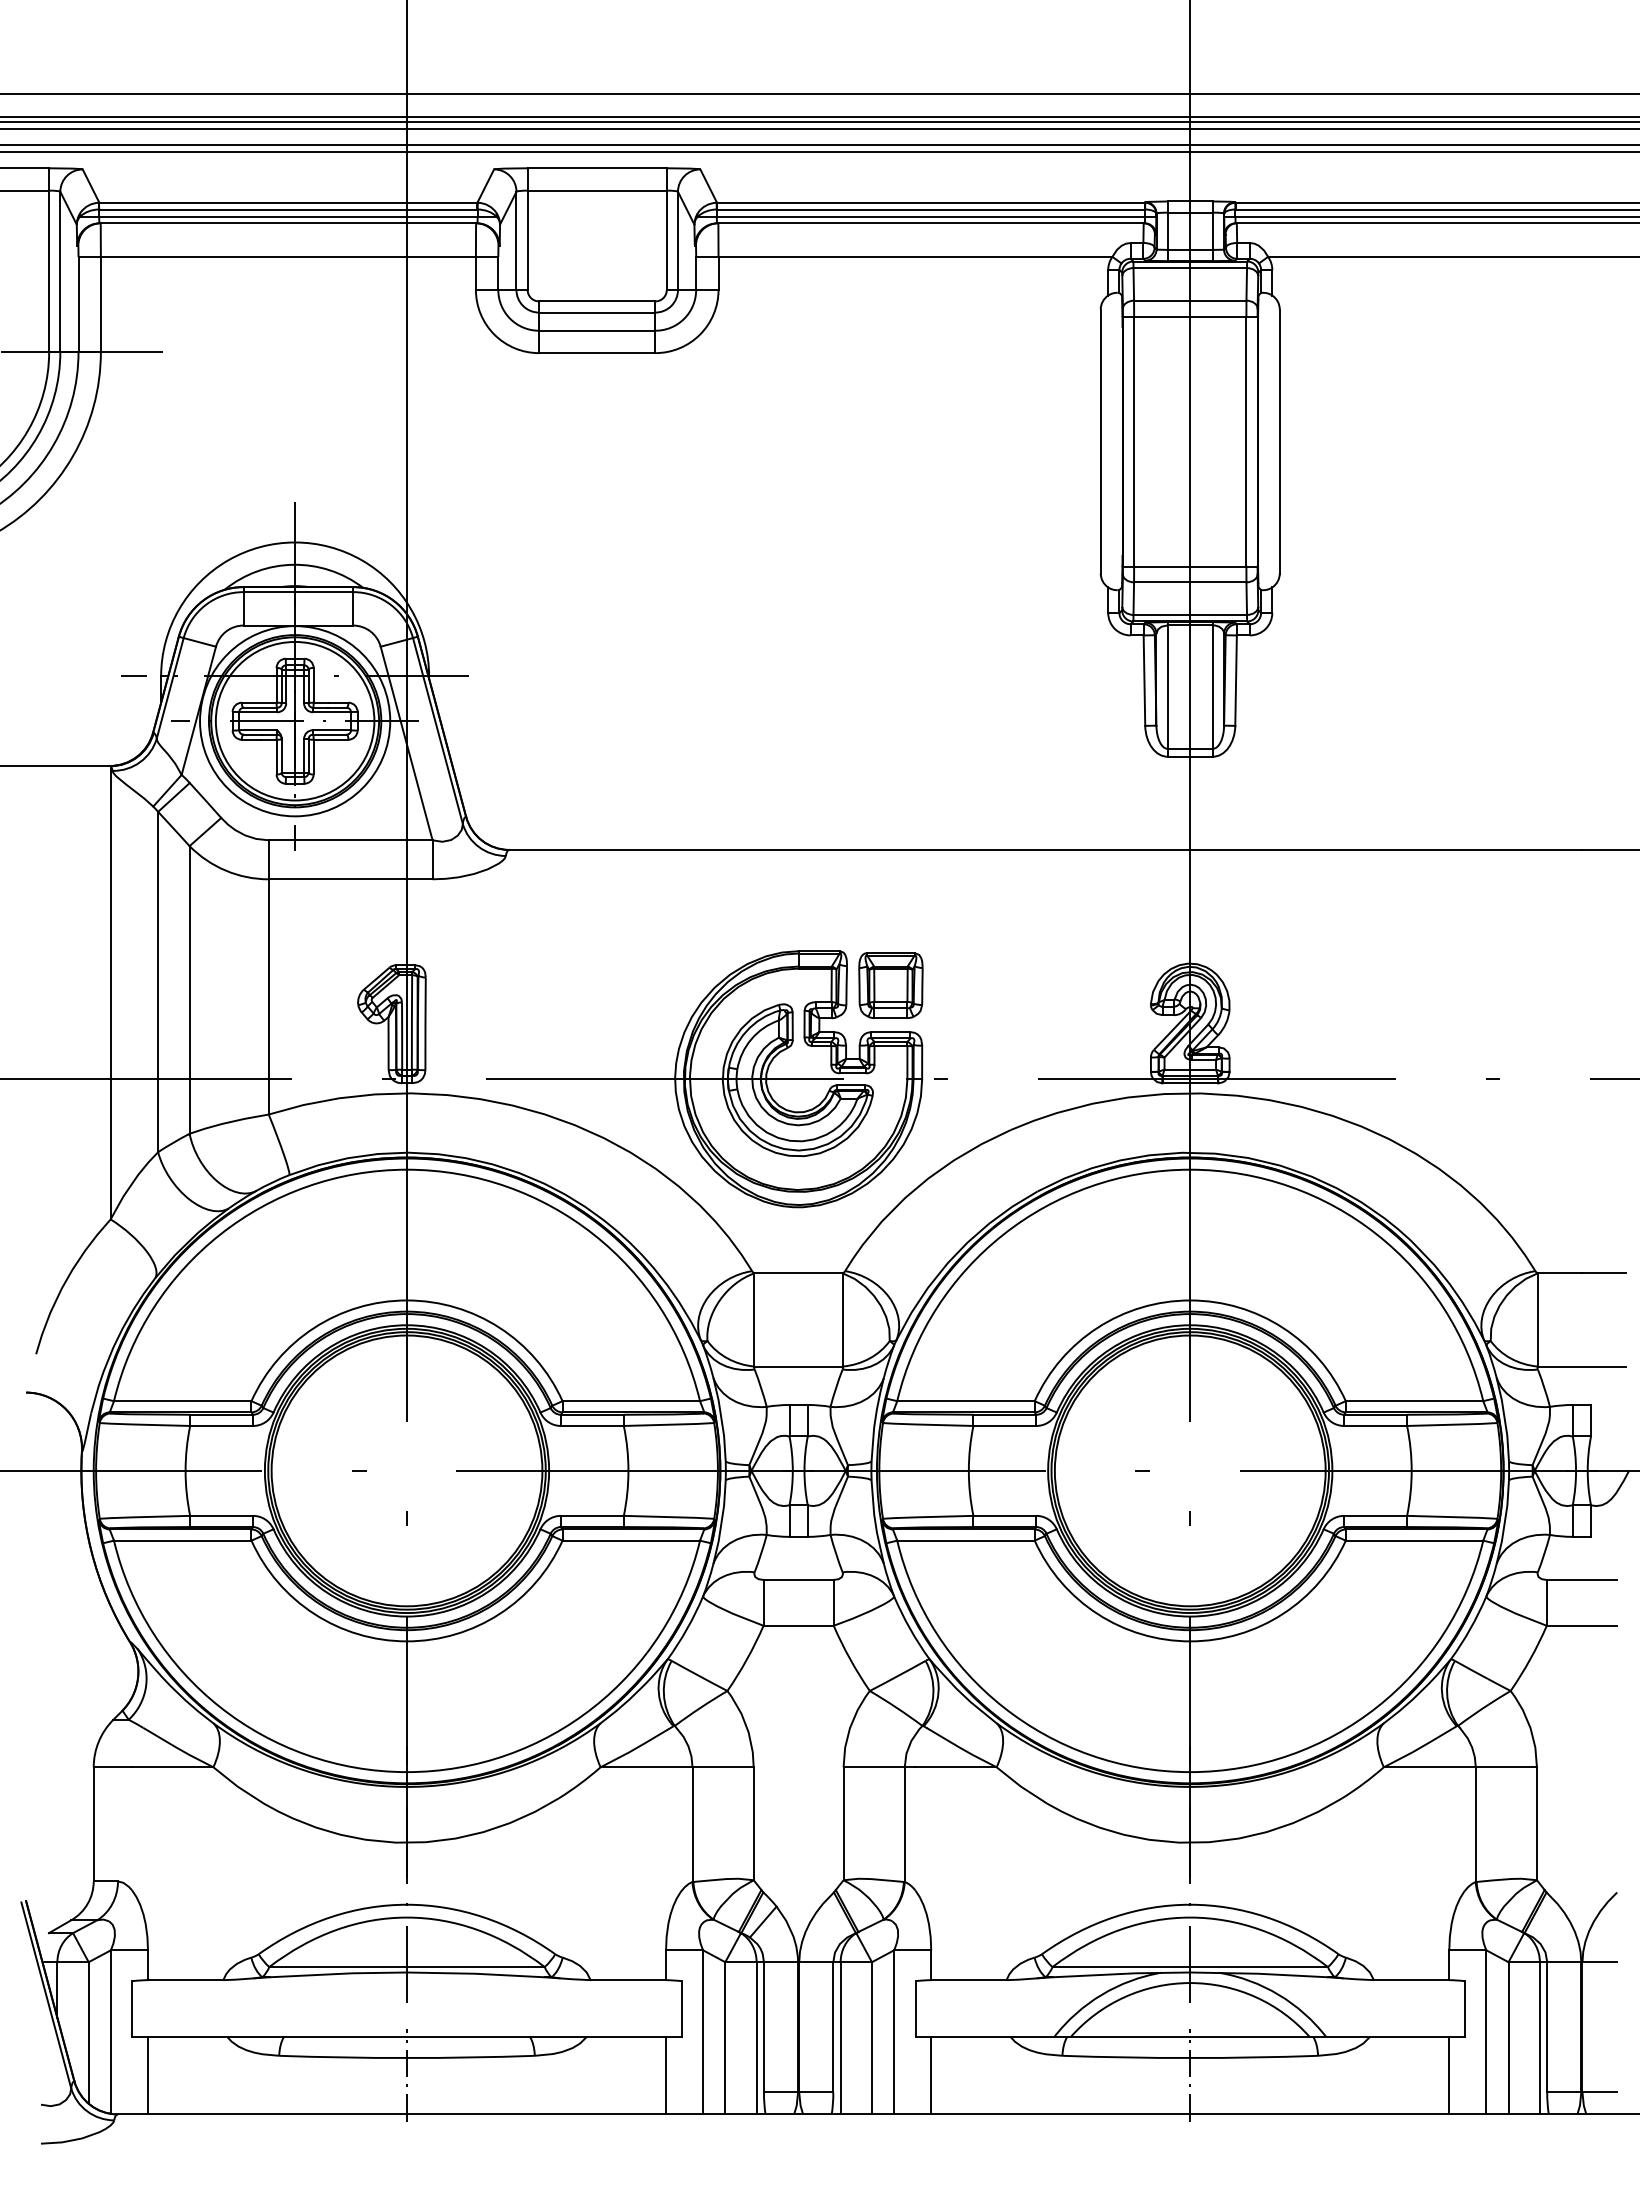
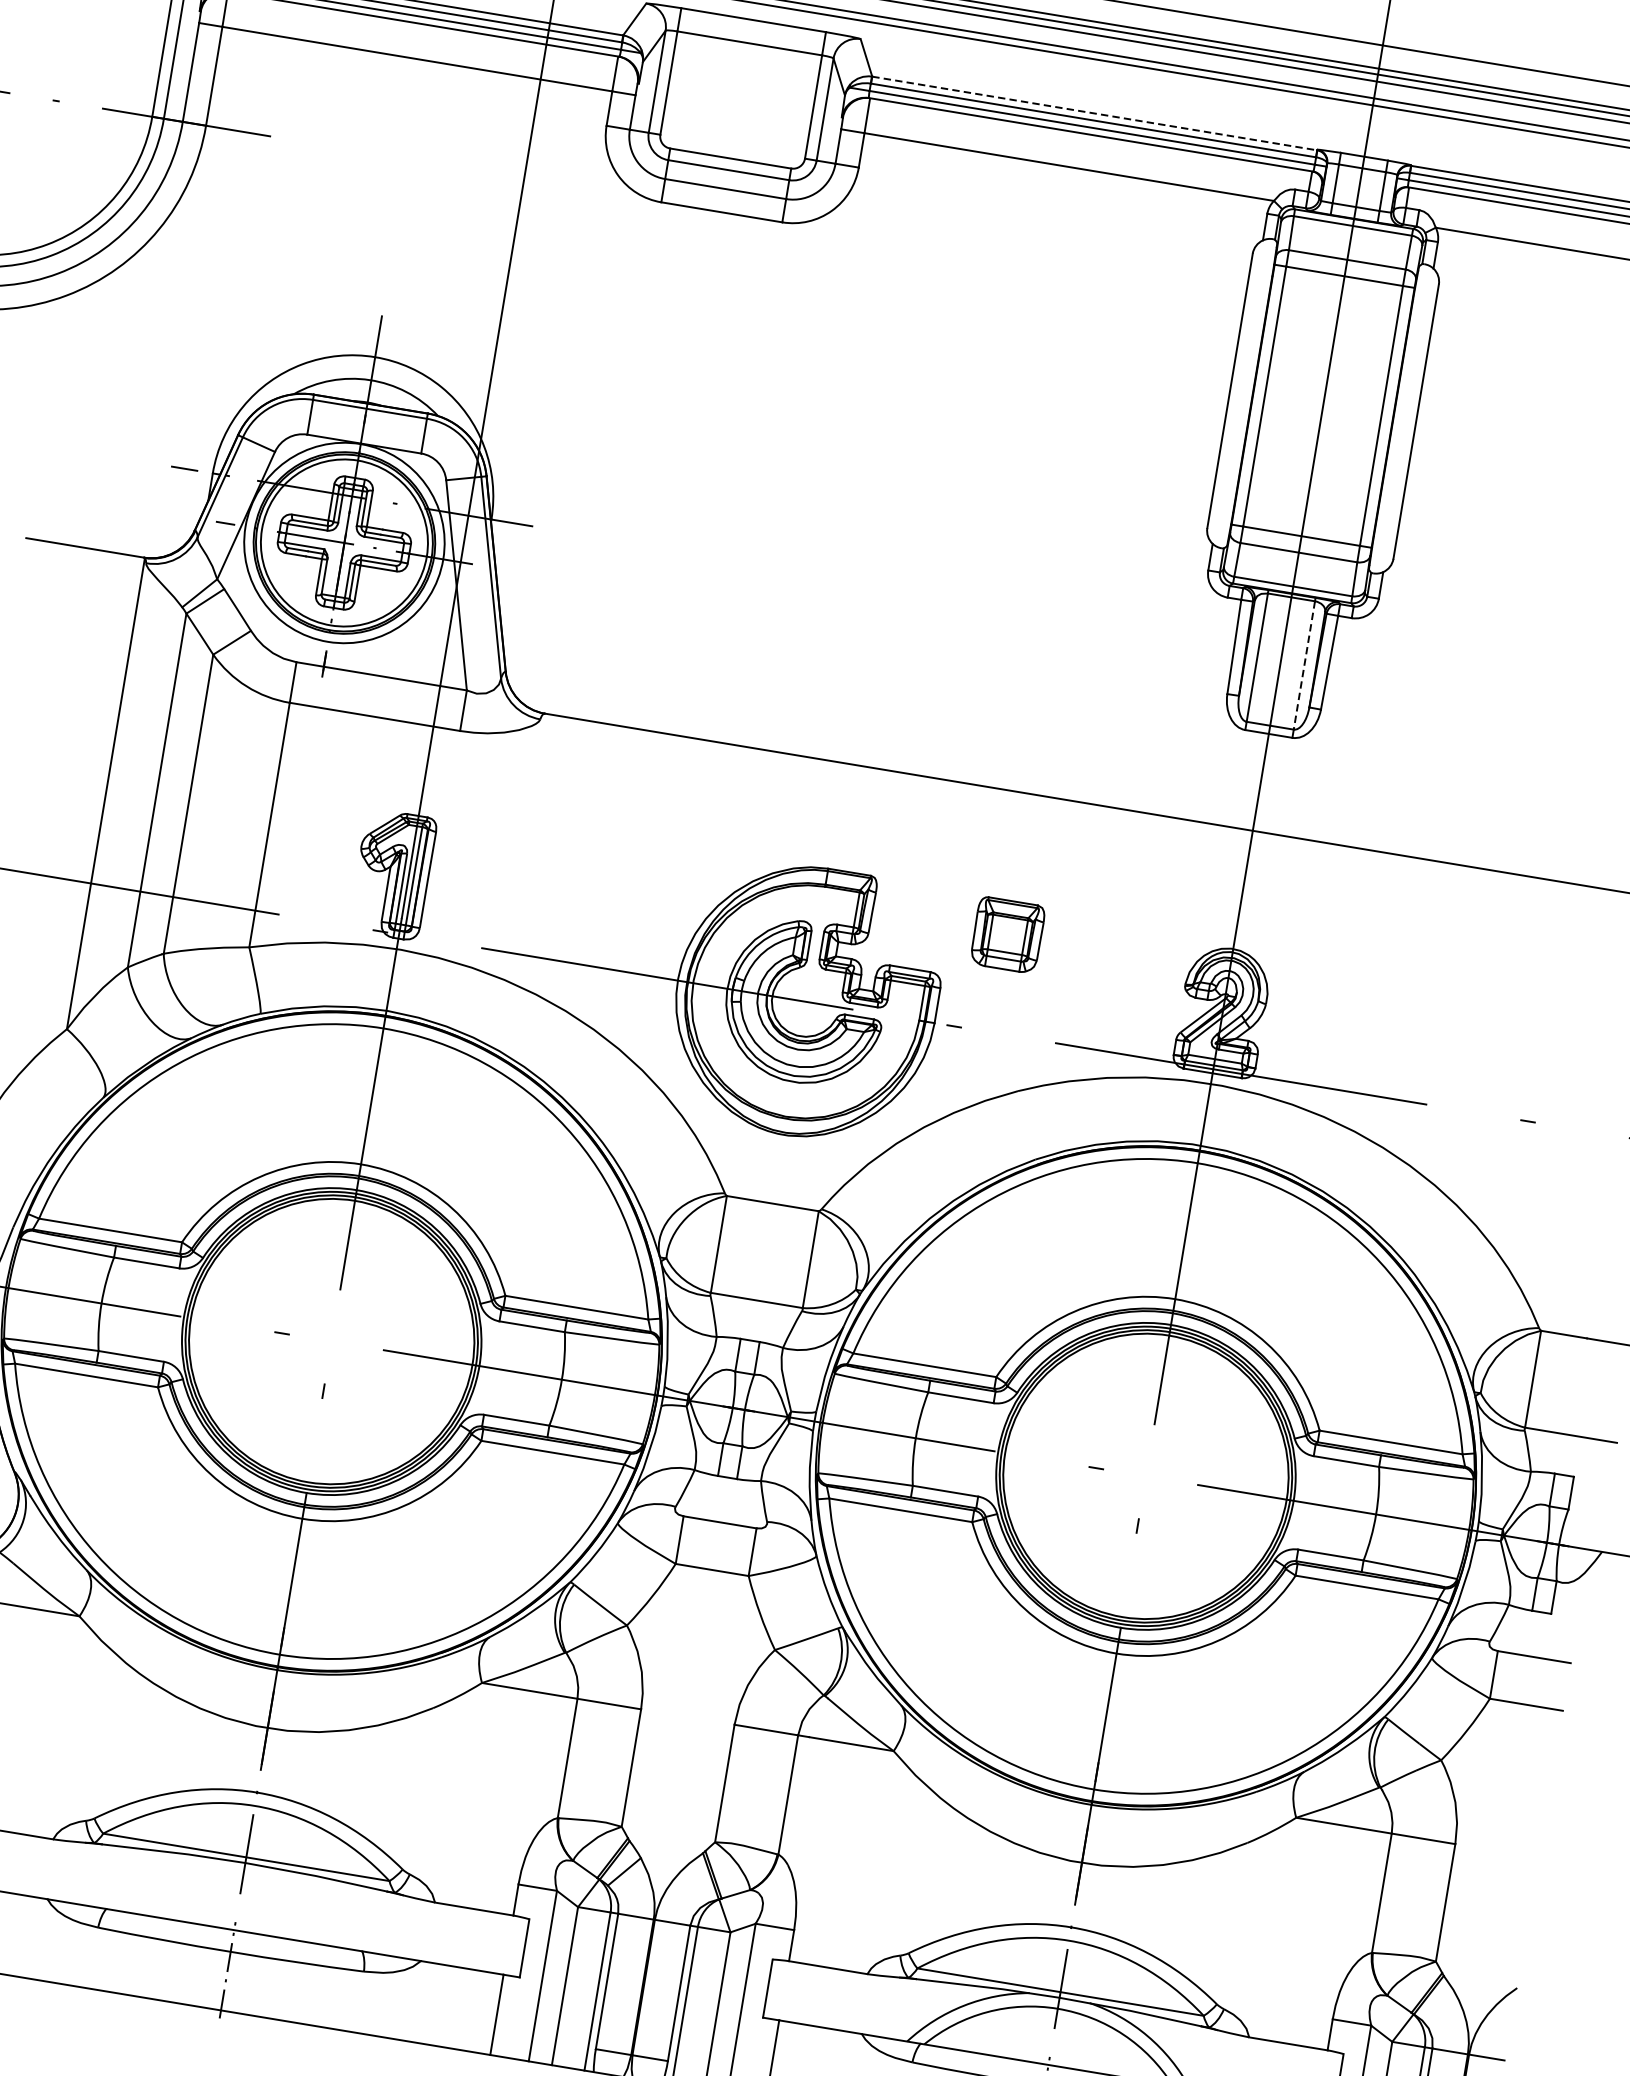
line: (931, 202) -> (1095, 113), solid -> dashed
line: (1212, 687) -> (1303, 665), solid -> dashed
part: (890, 985) -> (1007, 934), moved

